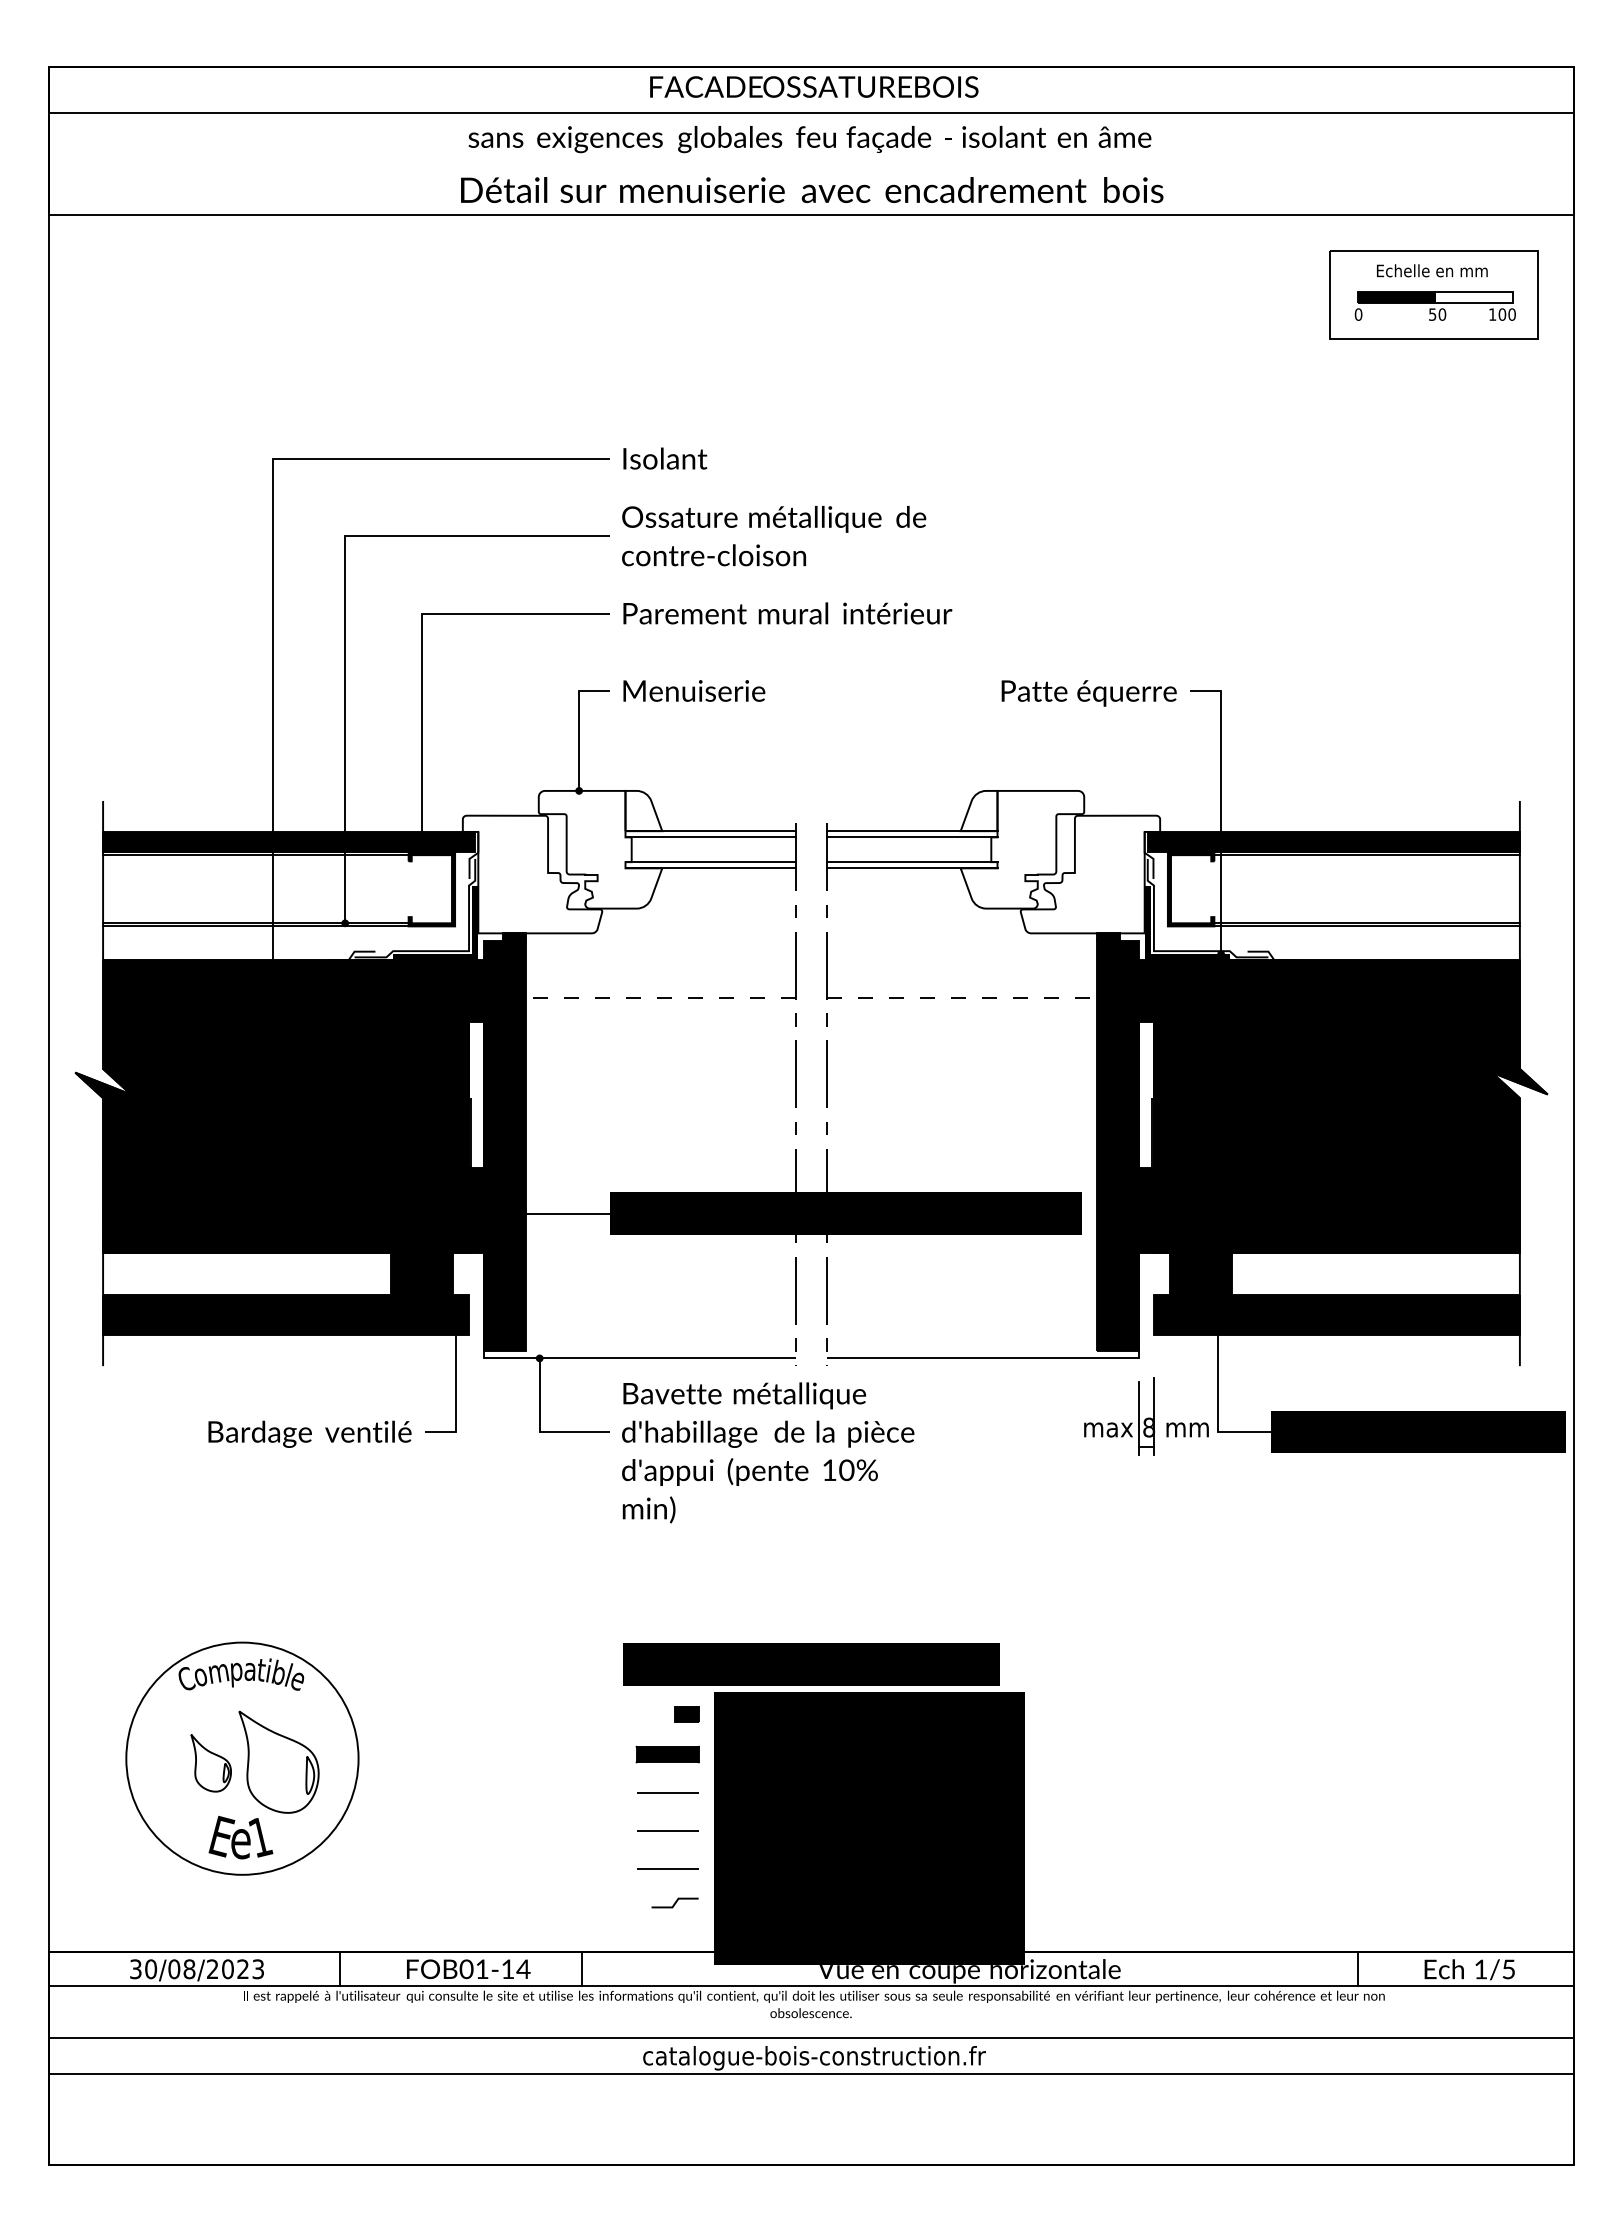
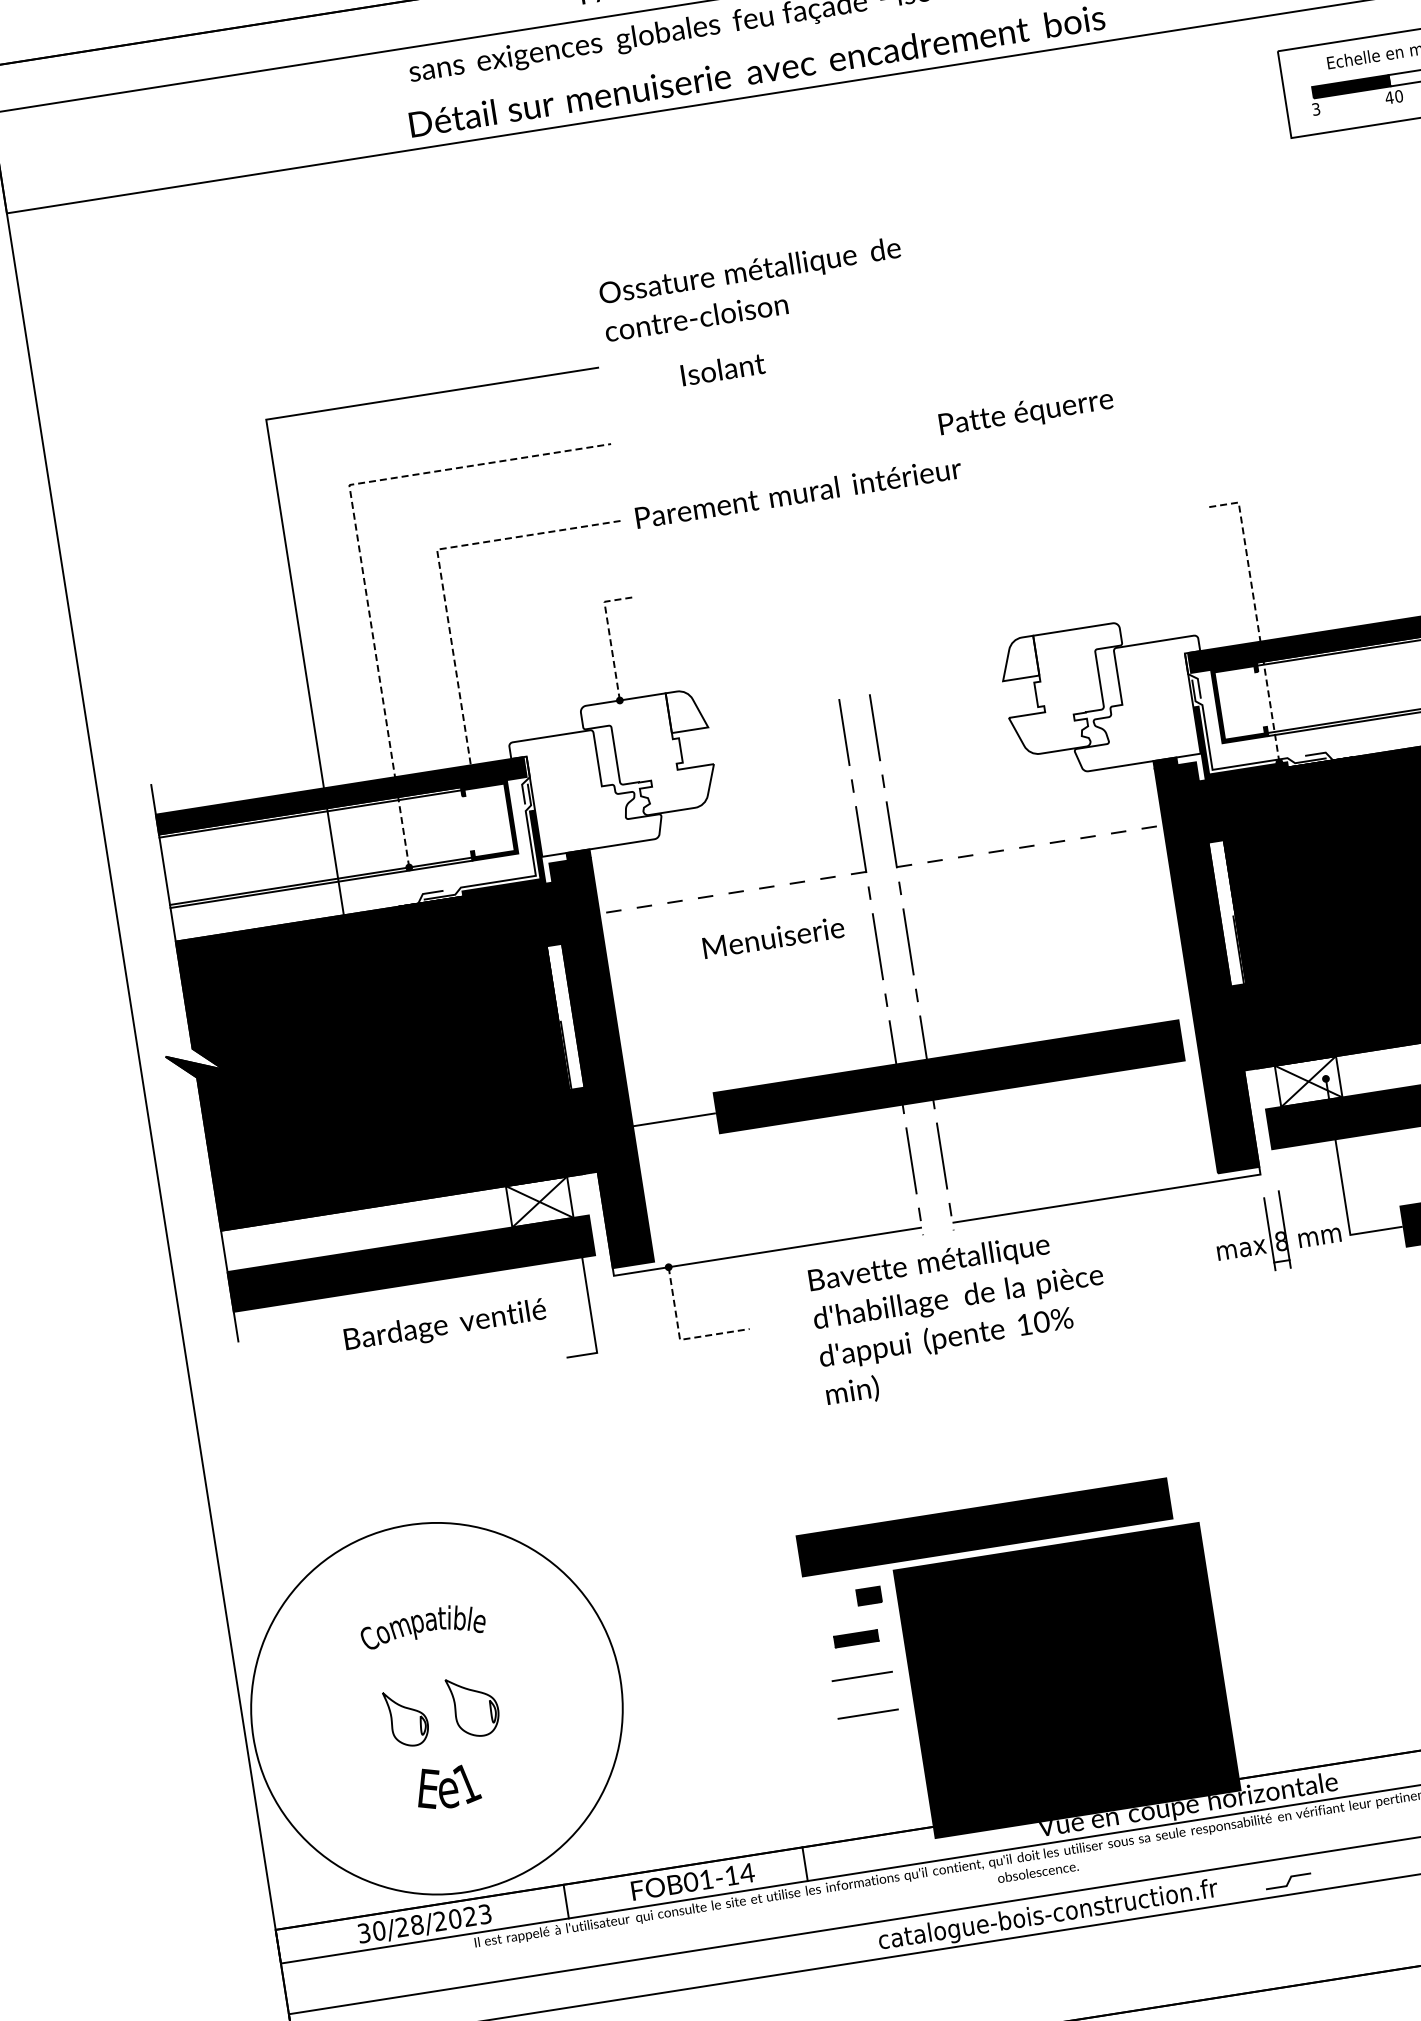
text: (1358, 314) -> (1316, 109), 0 -> 3
text: (1432, 314) -> (1389, 97), 50 -> 40
text: (665, 458) -> (723, 369), moved
text: (774, 536) -> (753, 289), moved
line: (345, 597) -> (359, 545), solid -> dashed
line: (421, 632) -> (439, 568), solid -> dashed
text: (694, 690) -> (773, 937), moved
text: (1088, 693) -> (1025, 413), moved
line: (579, 725) -> (610, 635), solid -> dashed
line: (1221, 806) -> (1256, 616), solid -> dashed
line: (710, 831) -> (755, 720), removed
line: (911, 831) -> (954, 689), removed
line: (710, 837) -> (756, 726), removed
line: (911, 837) -> (955, 695), removed
line: (710, 862) -> (760, 750), removed
line: (911, 862) -> (959, 719), removed
line: (710, 868) -> (761, 756), removed
line: (911, 868) -> (960, 725), removed
fill: (422, 1273) -> (539, 1201), removed
fill: (1200, 1273) -> (1308, 1081), removed
line: (539, 1430) -> (679, 1338), solid -> dashed
text: (309, 1433) -> (444, 1325), moved
text: (768, 1452) -> (961, 1316), moved
part: (667, 1754) -> (856, 1638), size x0.7
circle: (242, 1758) -> (436, 1708), size x1.6
part: (278, 1761) -> (473, 1705), size x0.6
line: (667, 1868) -> (873, 1751), removed
line: (674, 1902) -> (1287, 1880), moved
text: (174, 1969) -> (402, 1927), 30/08/2023 -> 30/28/2023

